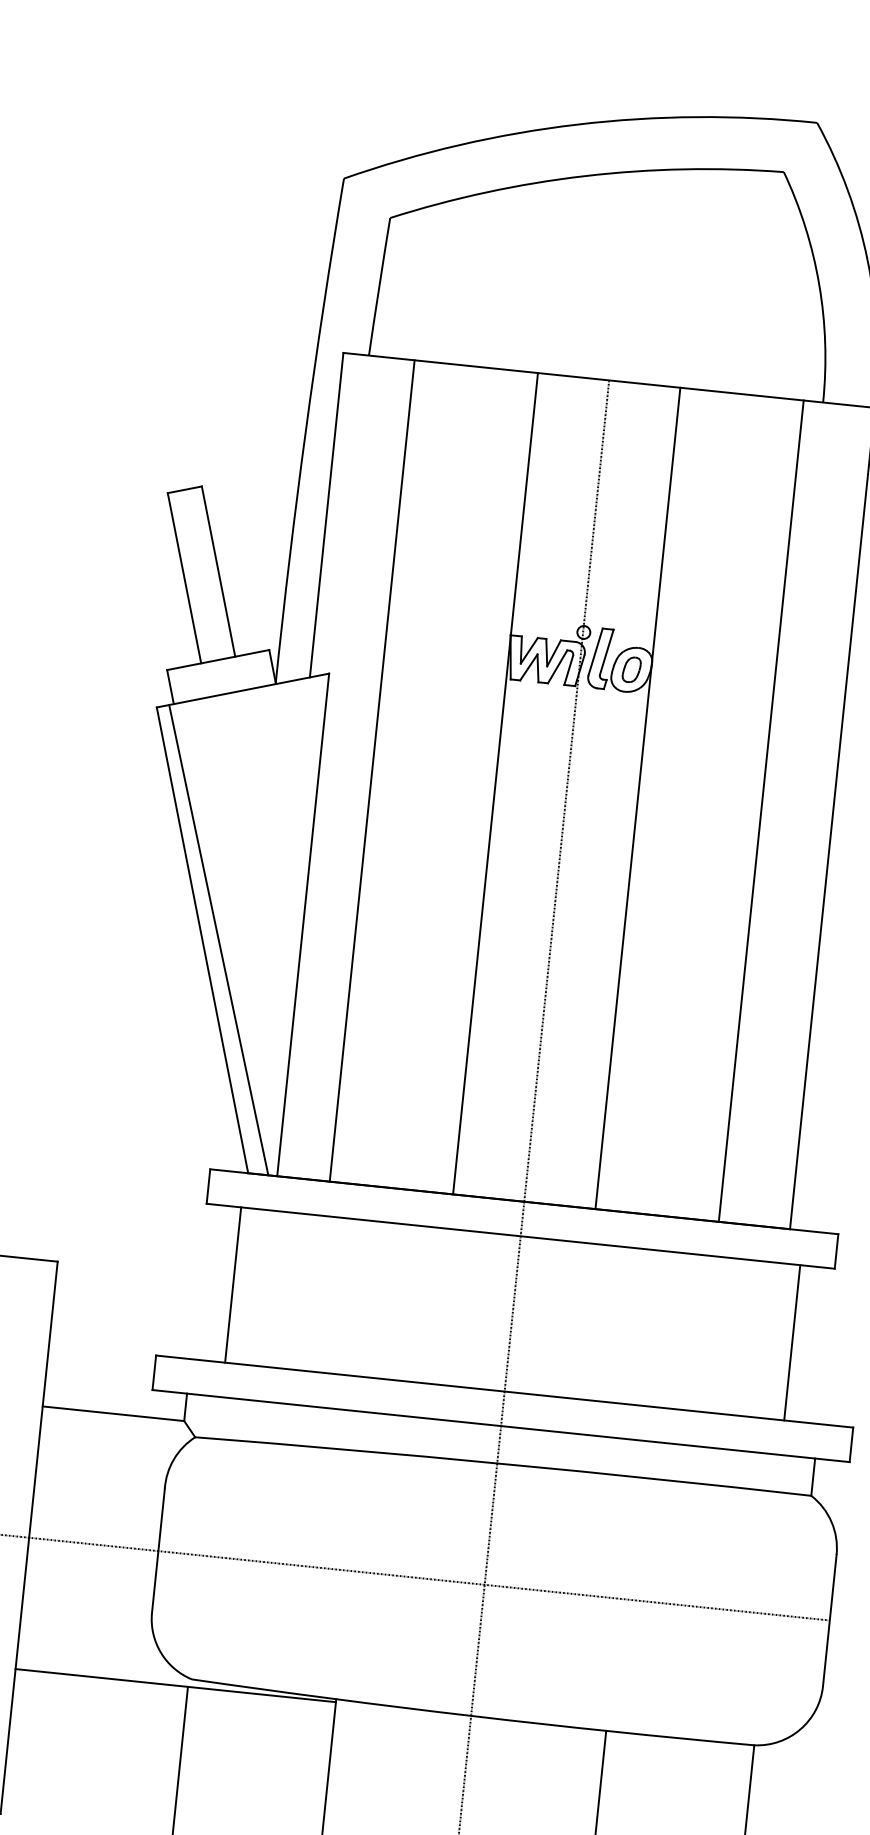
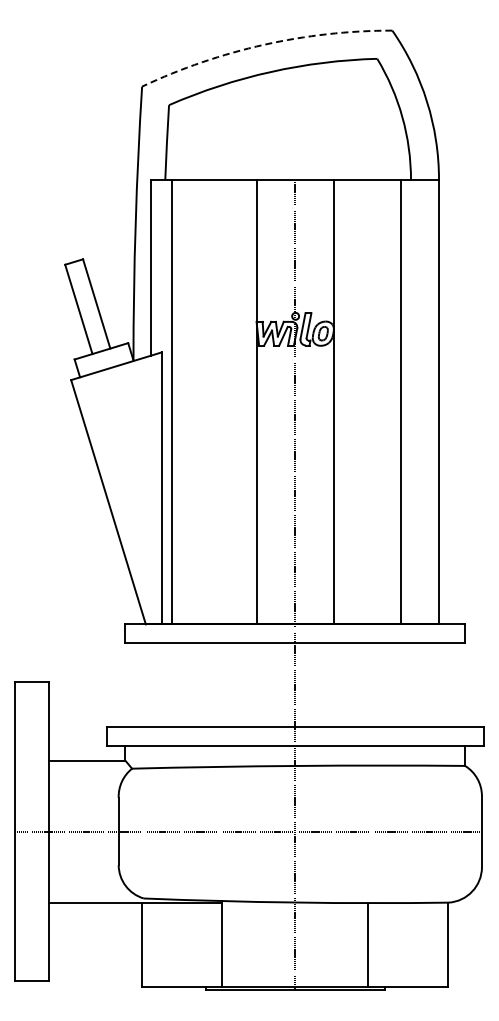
arc: (578, 124) -> (264, 44), solid -> dashed
line: (371, 771) -> (171, 402), moved
line: (217, 940) -> (116, 501), removed
line: (234, 1285) -> (144, 685), removed
line: (792, 1343) -> (446, 685), removed

